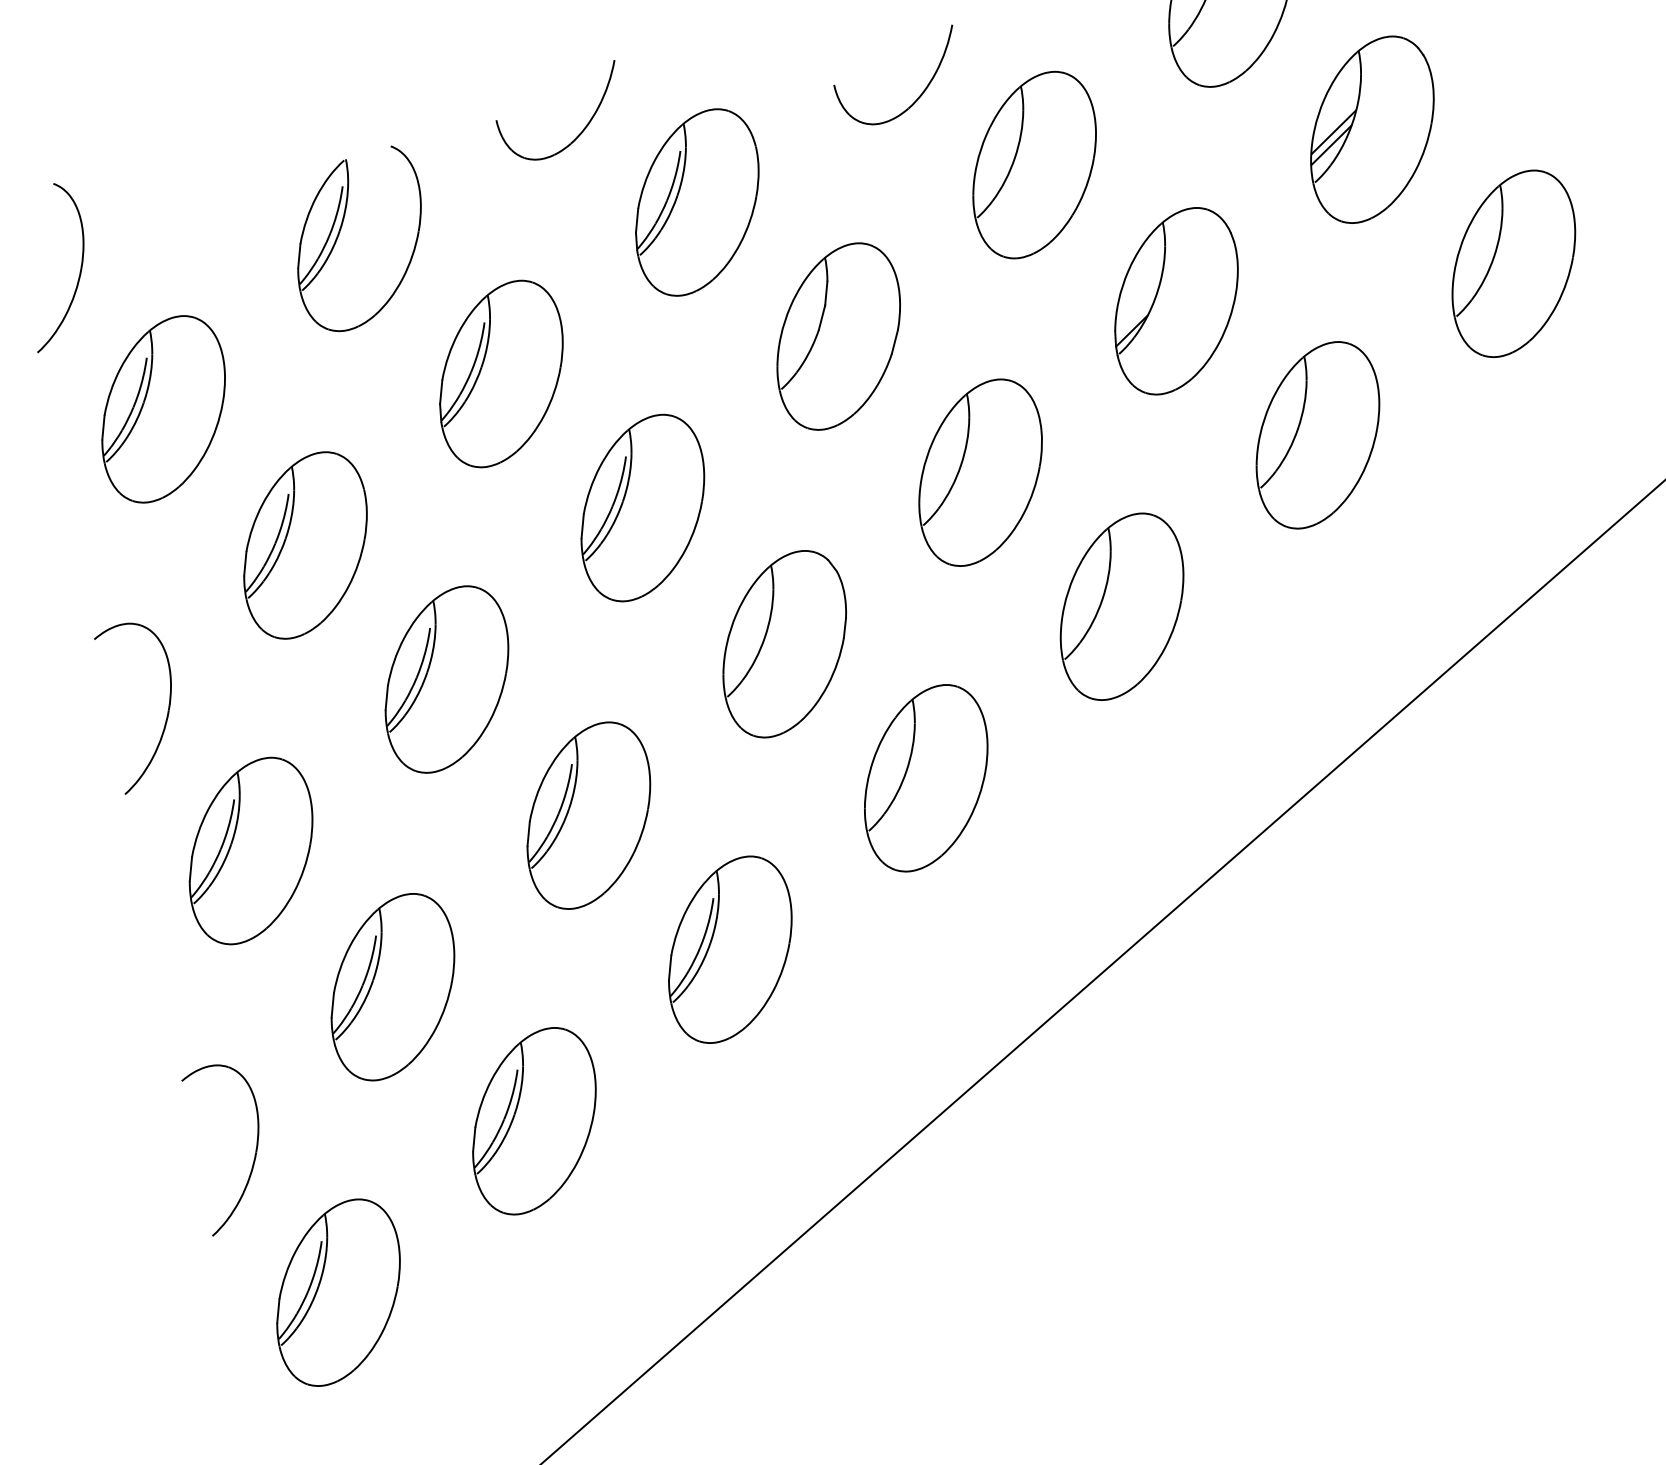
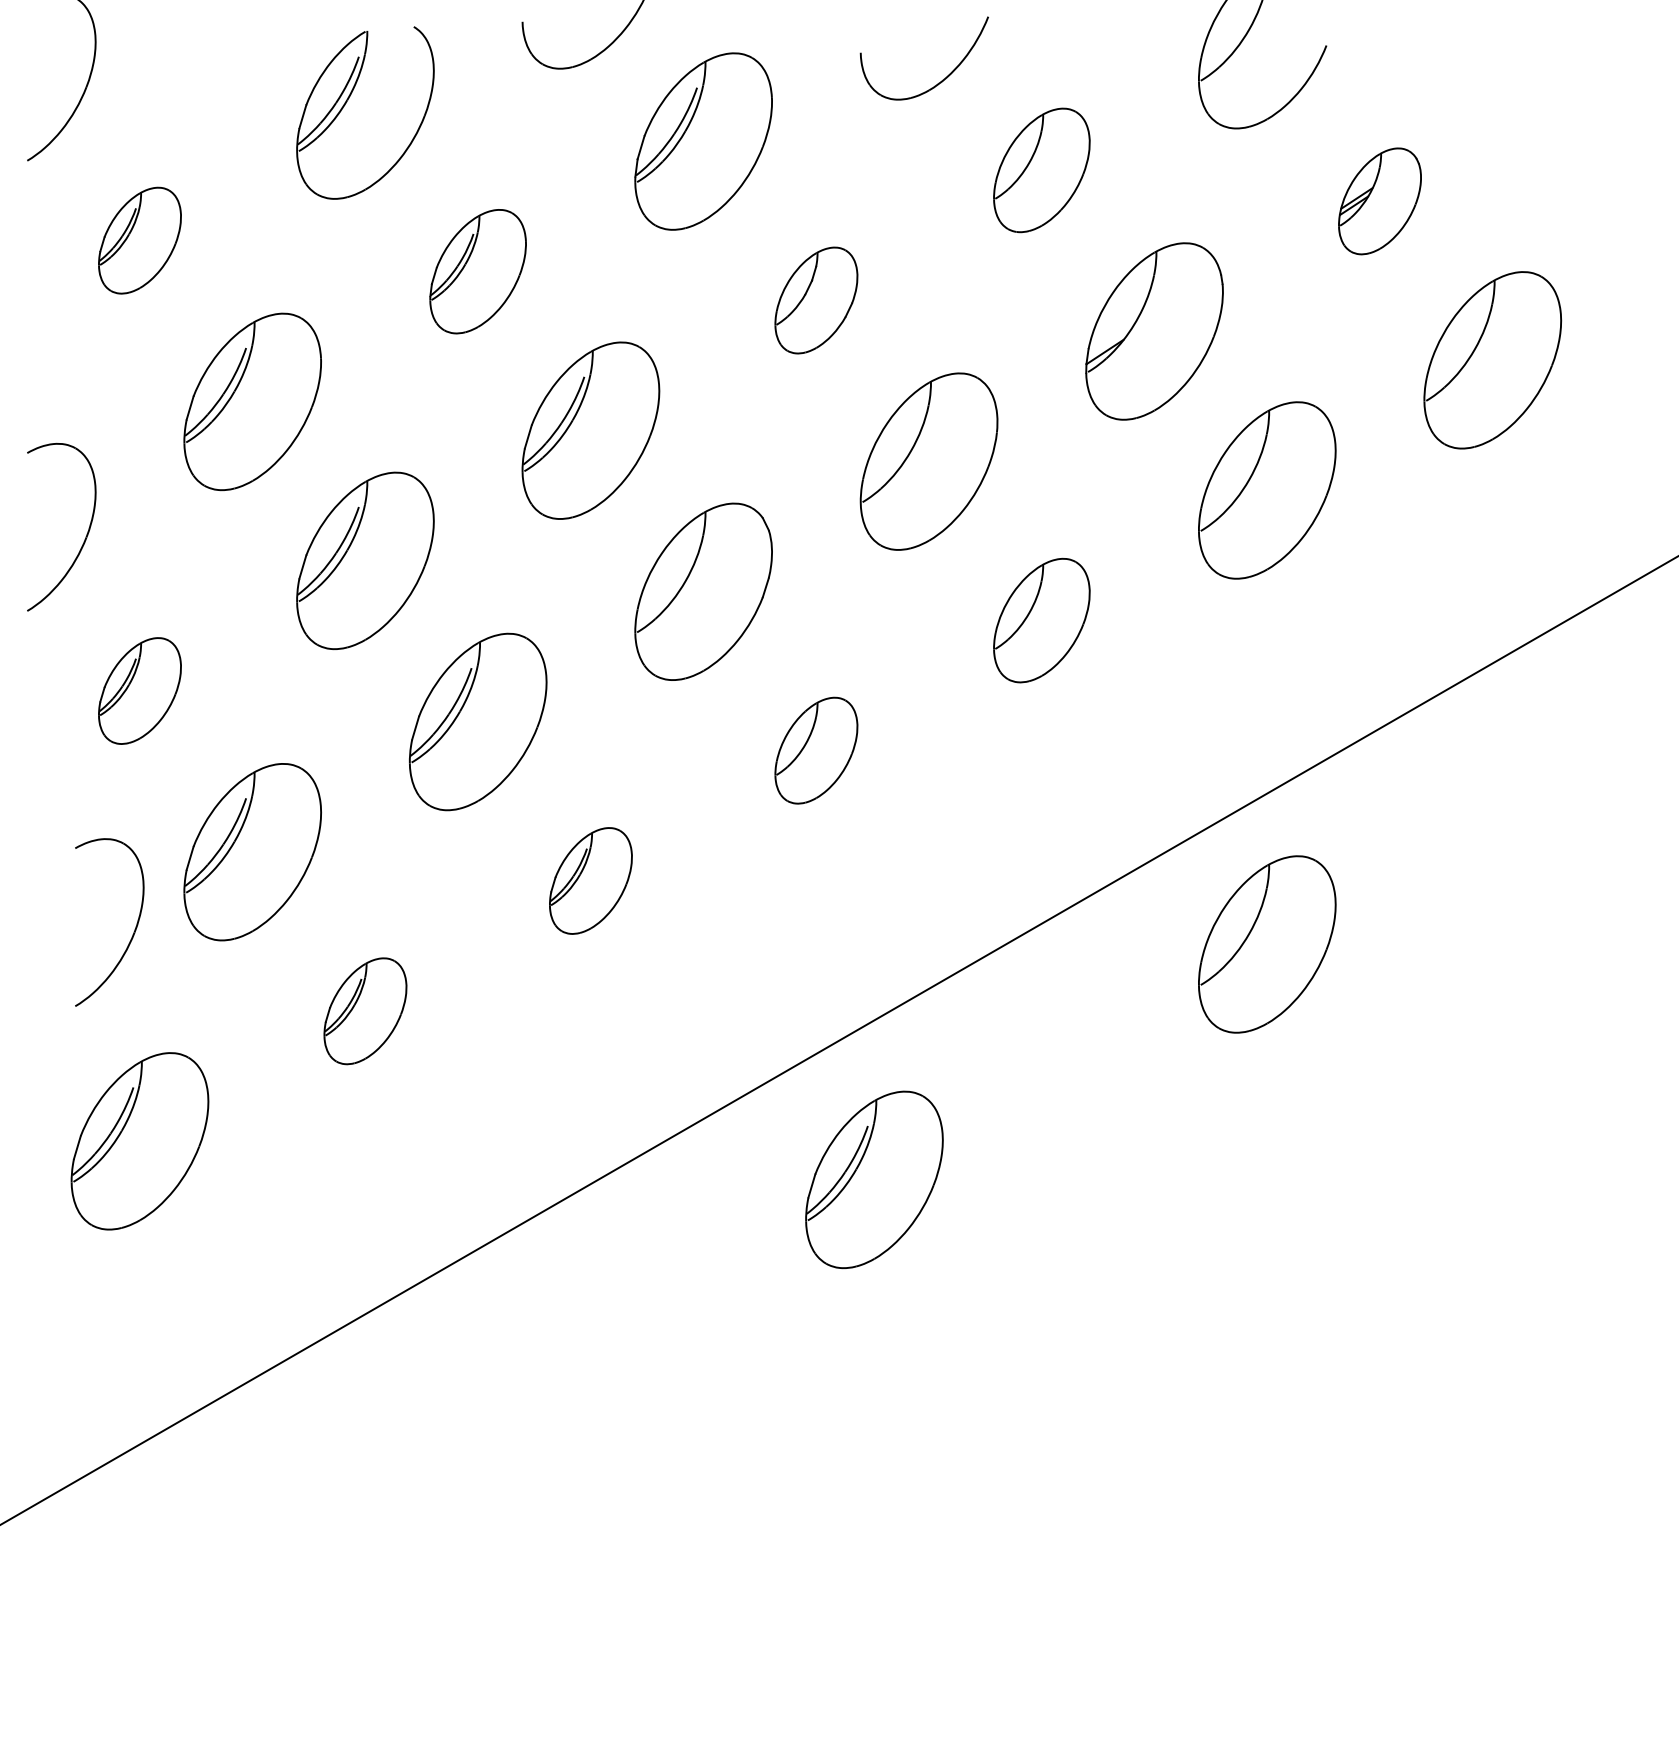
part: (1371, 130) -> (1379, 201), size x0.6
part: (1034, 165) -> (1041, 170), size x0.7
part: (838, 336) -> (816, 300), size x0.6
part: (500, 373) -> (477, 271), size x0.7
part: (163, 409) -> (139, 240), size x0.6
part: (1121, 606) -> (1041, 620), size x0.7
part: (926, 777) -> (816, 750), size x0.6
part: (250, 850) -> (139, 690), size x0.6
part: (1406, 880) -> (1267, 944), added
part: (729, 949) -> (590, 880), size x0.6
part: (534, 1121) -> (365, 1011), size x0.6
part: (254, 1154) -> (132, 934), moved
part: (1066, 1187) -> (874, 1179), added

